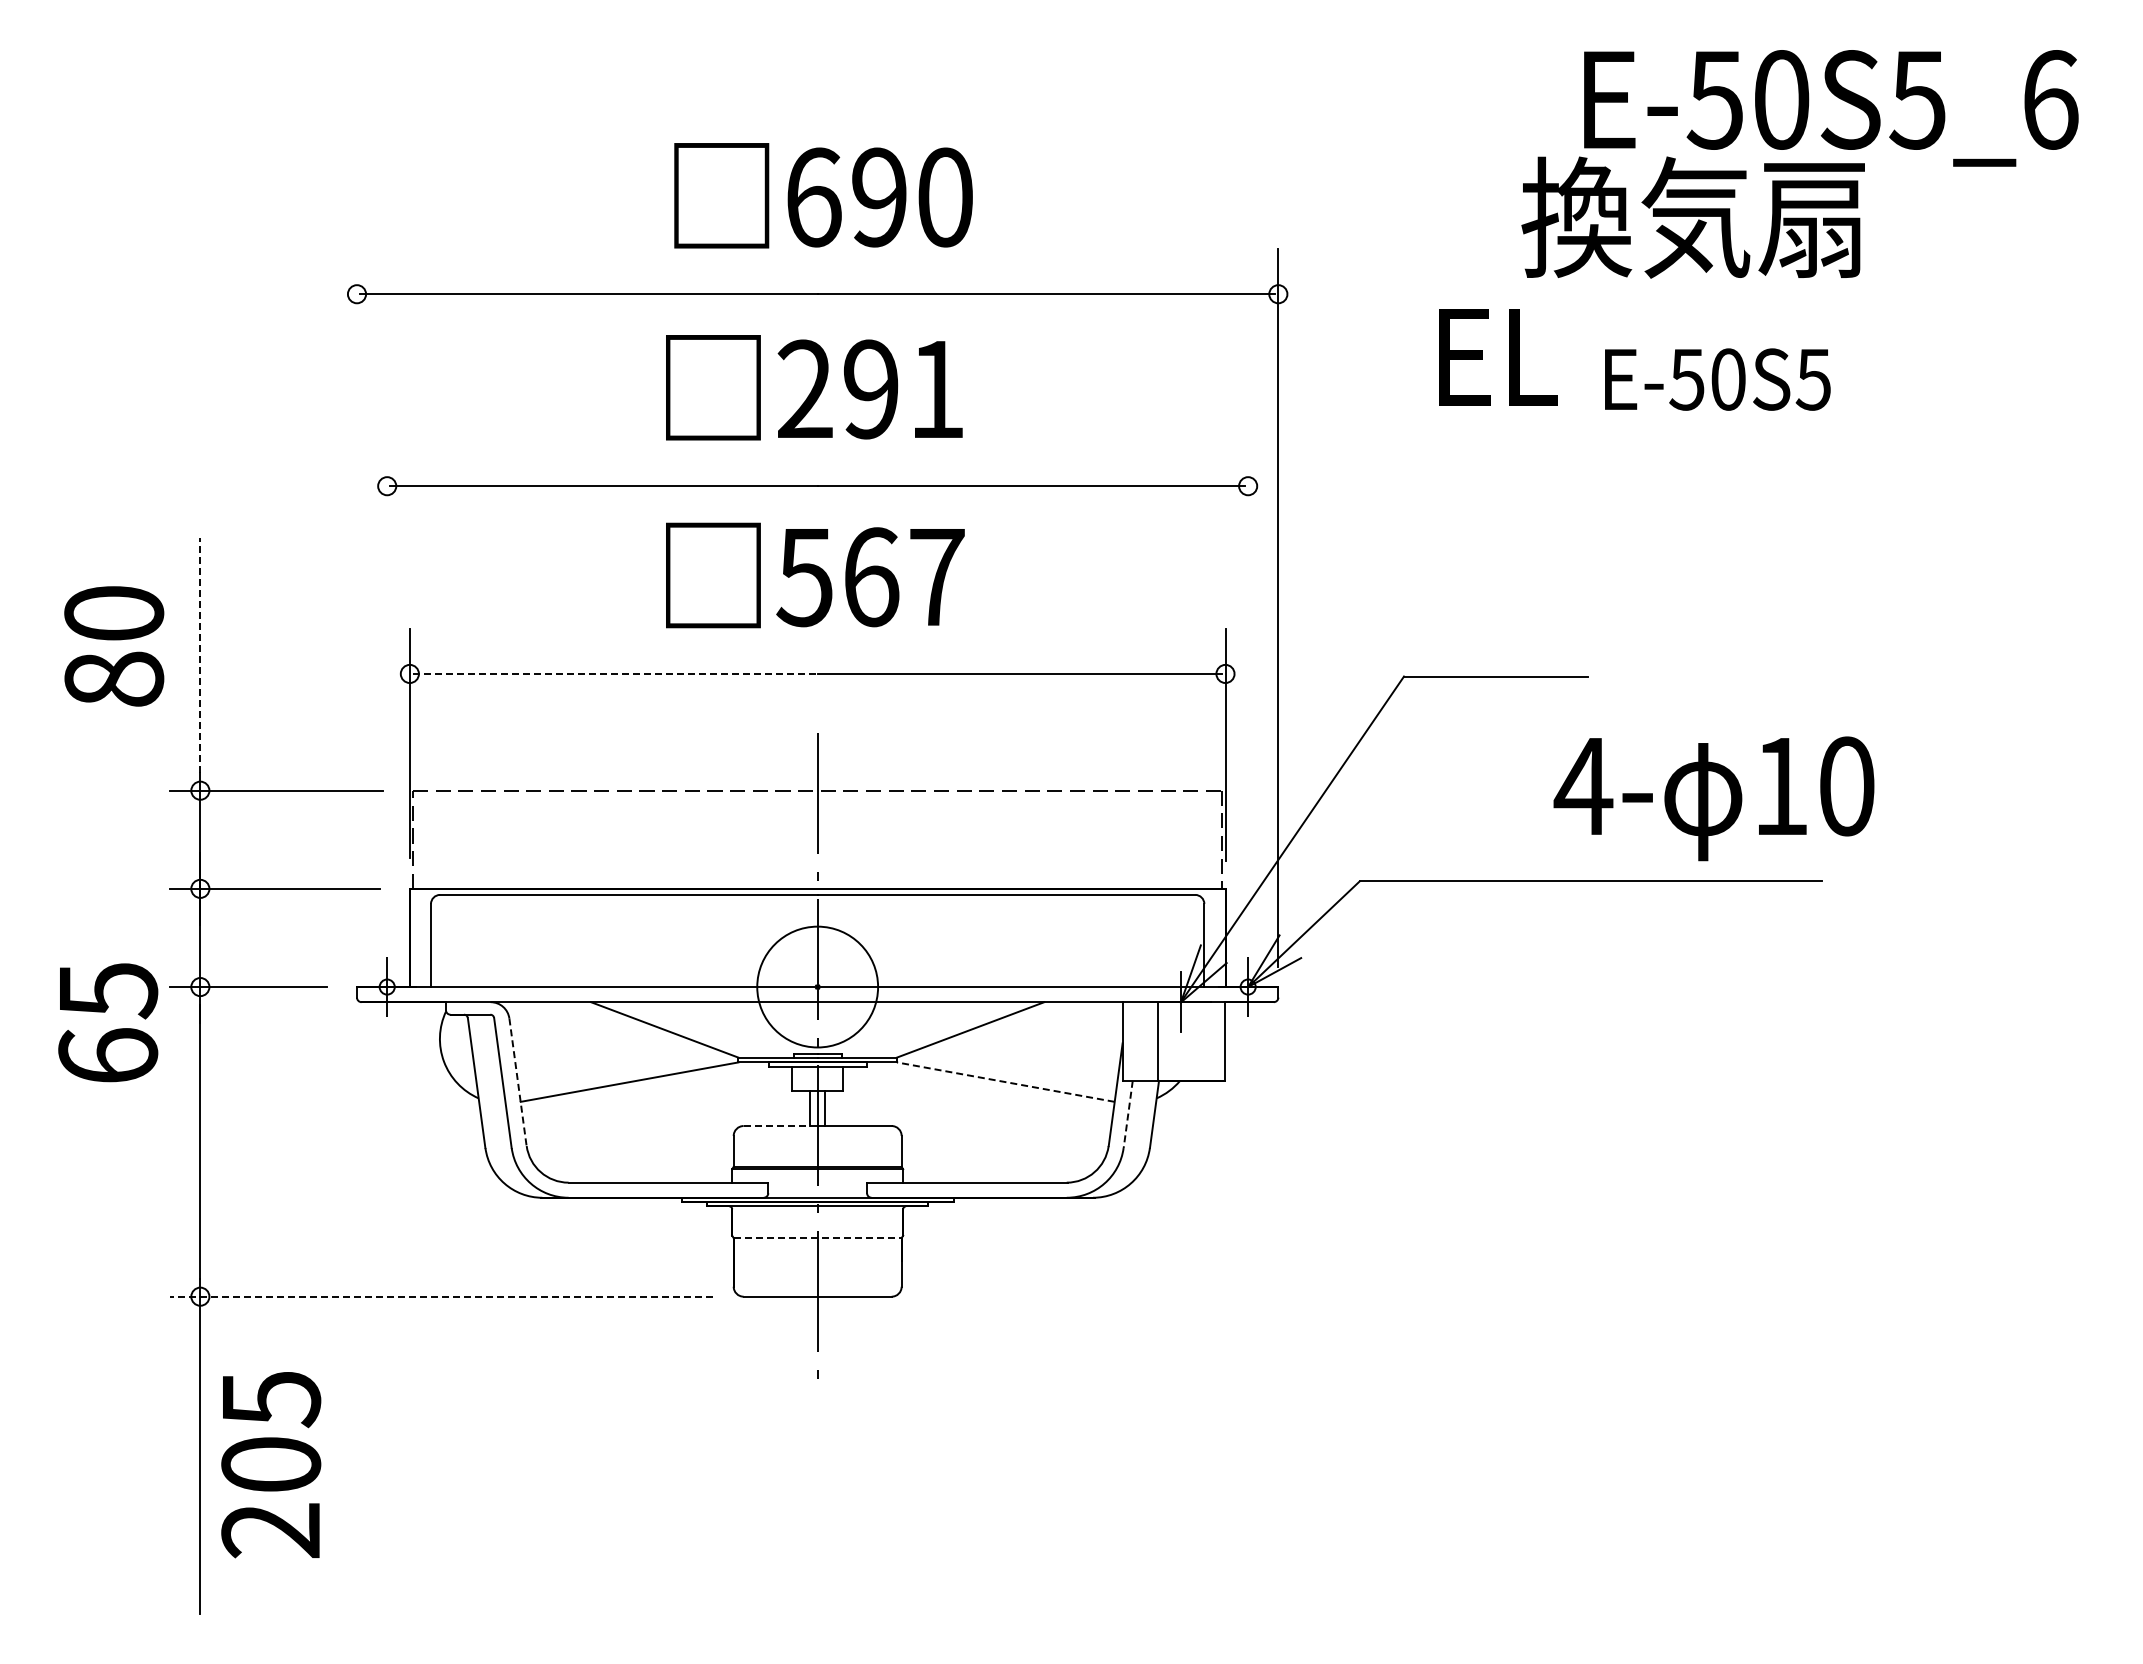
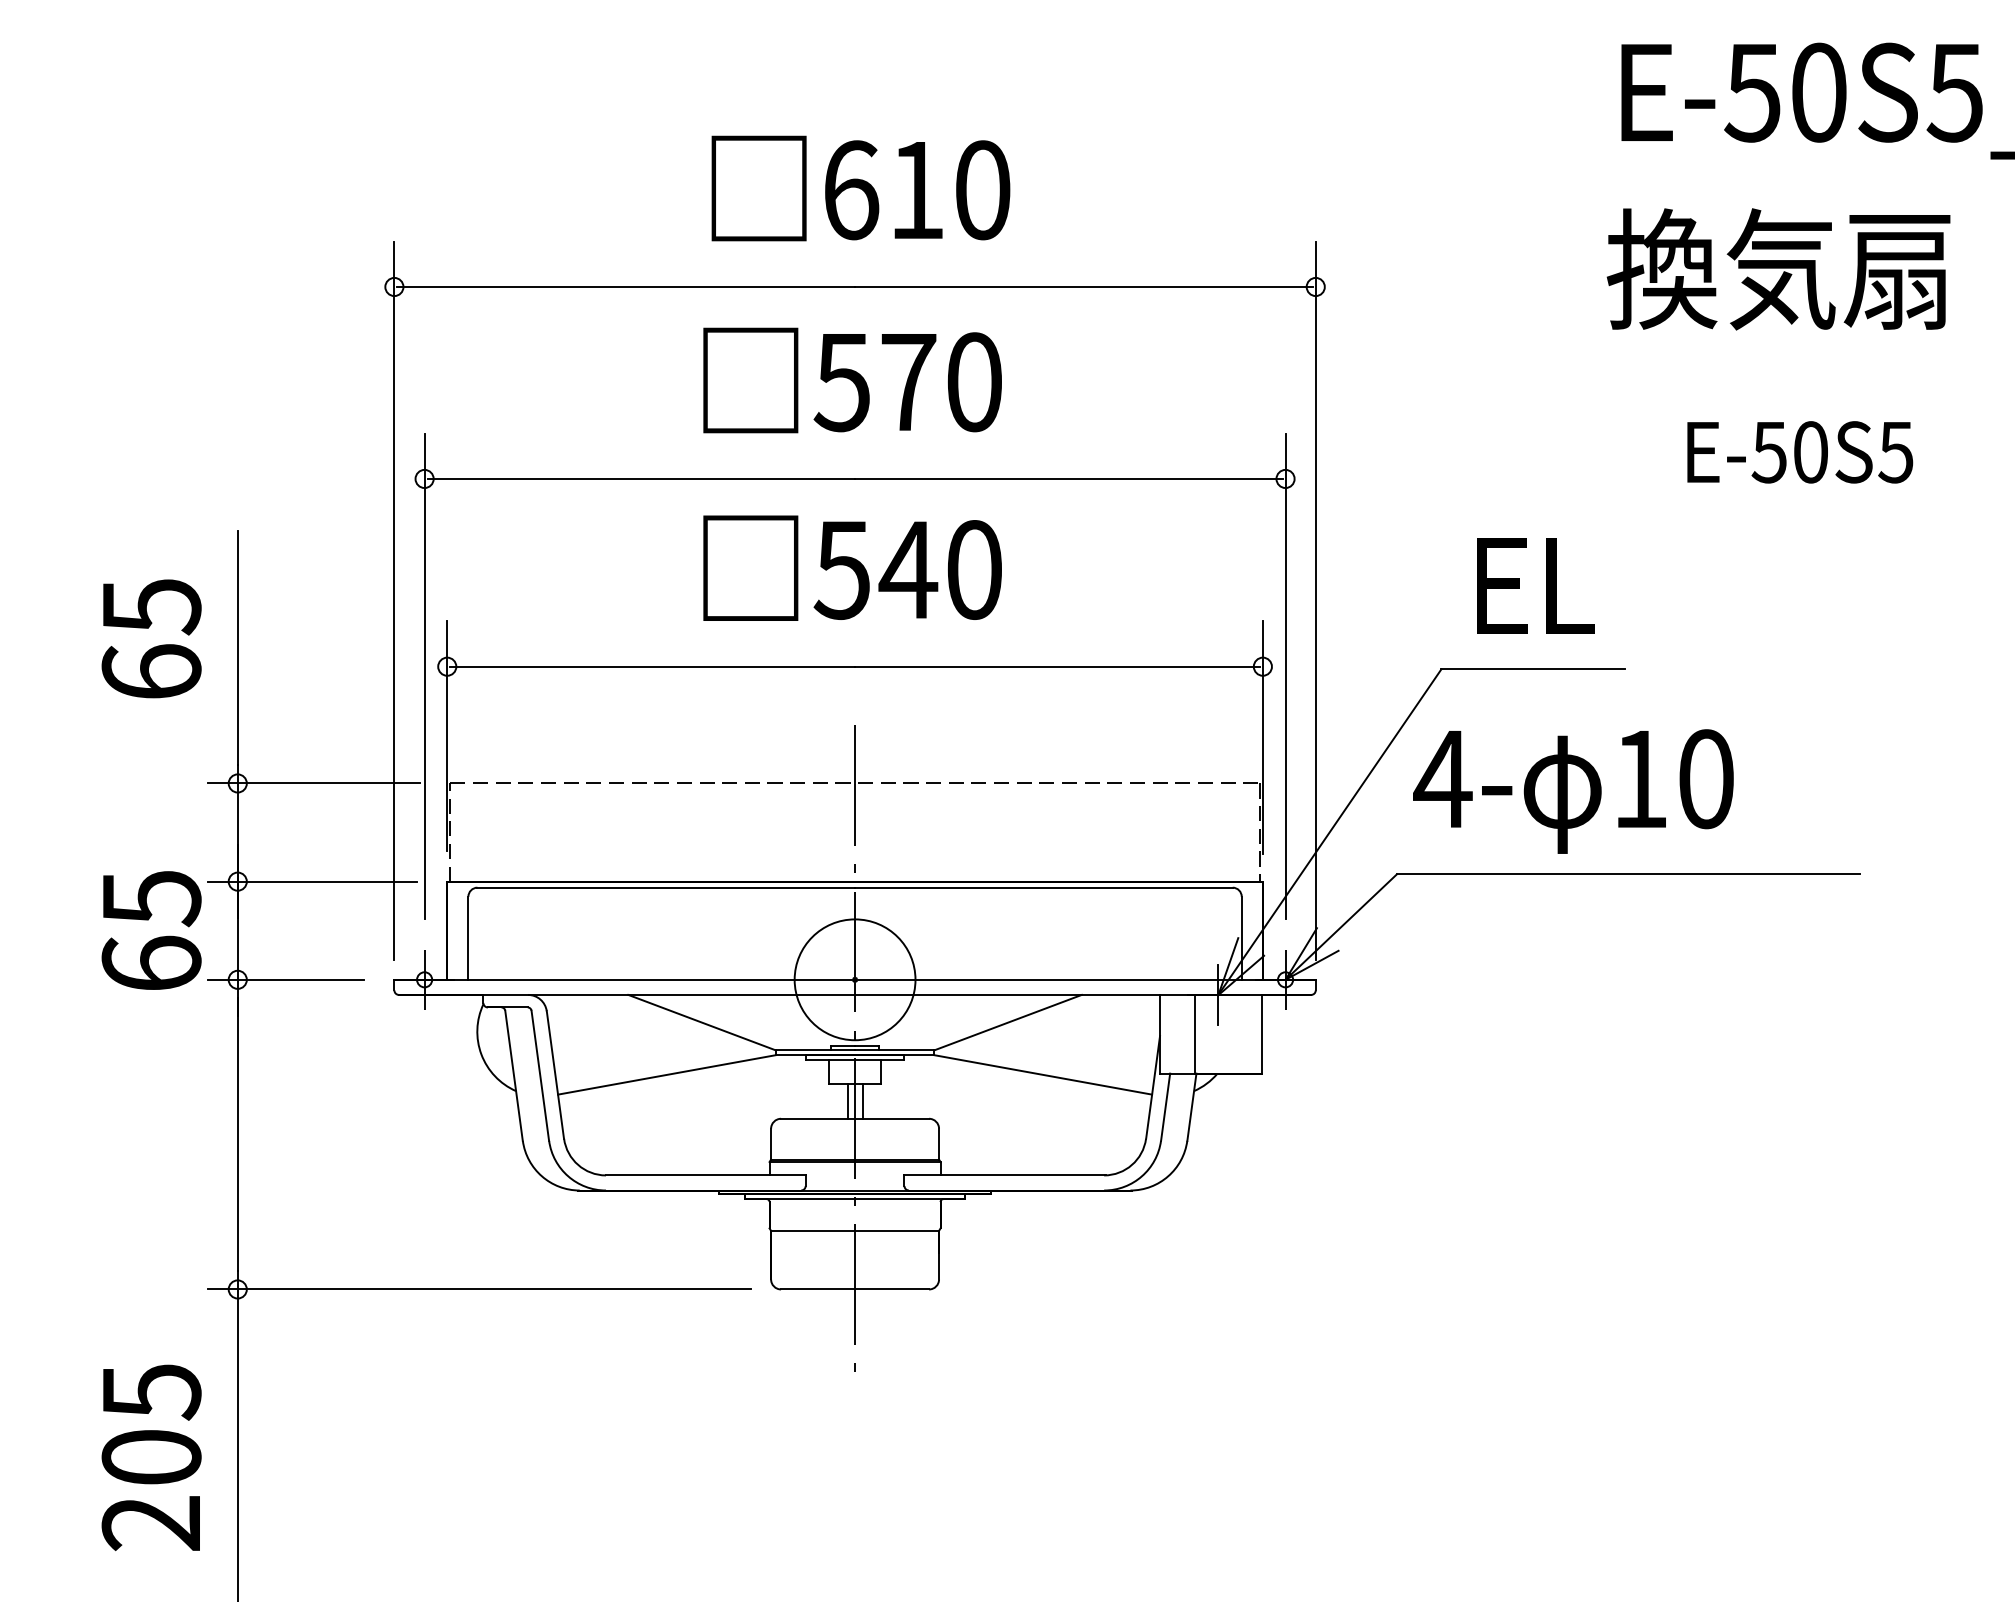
text: (879, 197) -> (916, 190), 690 -> 610
text: (1692, 217) -> (1777, 269), moved
text: (1498, 357) -> (1535, 586), moved
text: (1717, 379) -> (1799, 452), moved
text: (870, 389) -> (907, 382), 291 -> 570
text: (902, 577) -> (939, 570), 567 -> 540
line: (357, 607) -> (394, 600), added
text: (114, 646) -> (151, 639), 80 -> 65
line: (200, 654) -> (237, 647), dashed -> solid
line: (615, 673) -> (652, 666), dashed -> solid
line: (387, 683) -> (424, 676), added
line: (1248, 683) -> (1285, 676), added
text: (1713, 798) -> (1572, 791), moved
text: (108, 1022) -> (151, 930), moved
line: (518, 1082) -> (555, 1075), dashed -> solid
line: (1005, 1082) -> (1042, 1075), dashed -> solid
line: (1128, 1114) -> (1165, 1107), dashed -> solid
line: (781, 1126) -> (818, 1119), dashed -> solid
line: (817, 1238) -> (854, 1231), dashed -> solid
line: (441, 1296) -> (478, 1289), dashed -> solid
text: (271, 1465) -> (151, 1458), moved

